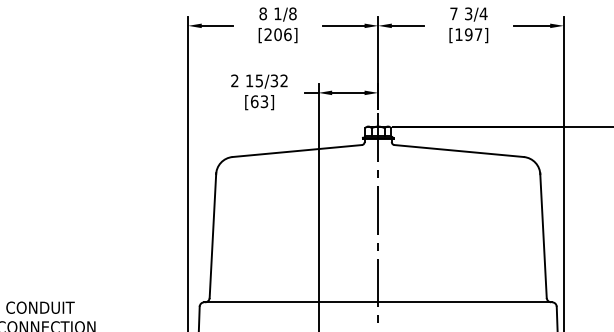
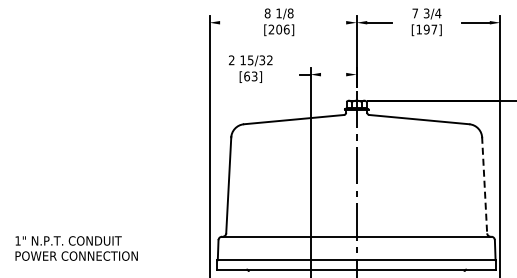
line: (217, 25) -> (232, 22), removed
line: (344, 25) -> (330, 22), removed
text: (259, 91) -> (250, 68), moved
line: (348, 92) -> (333, 74), removed
line: (543, 236) -> (484, 185), solid -> dashed

